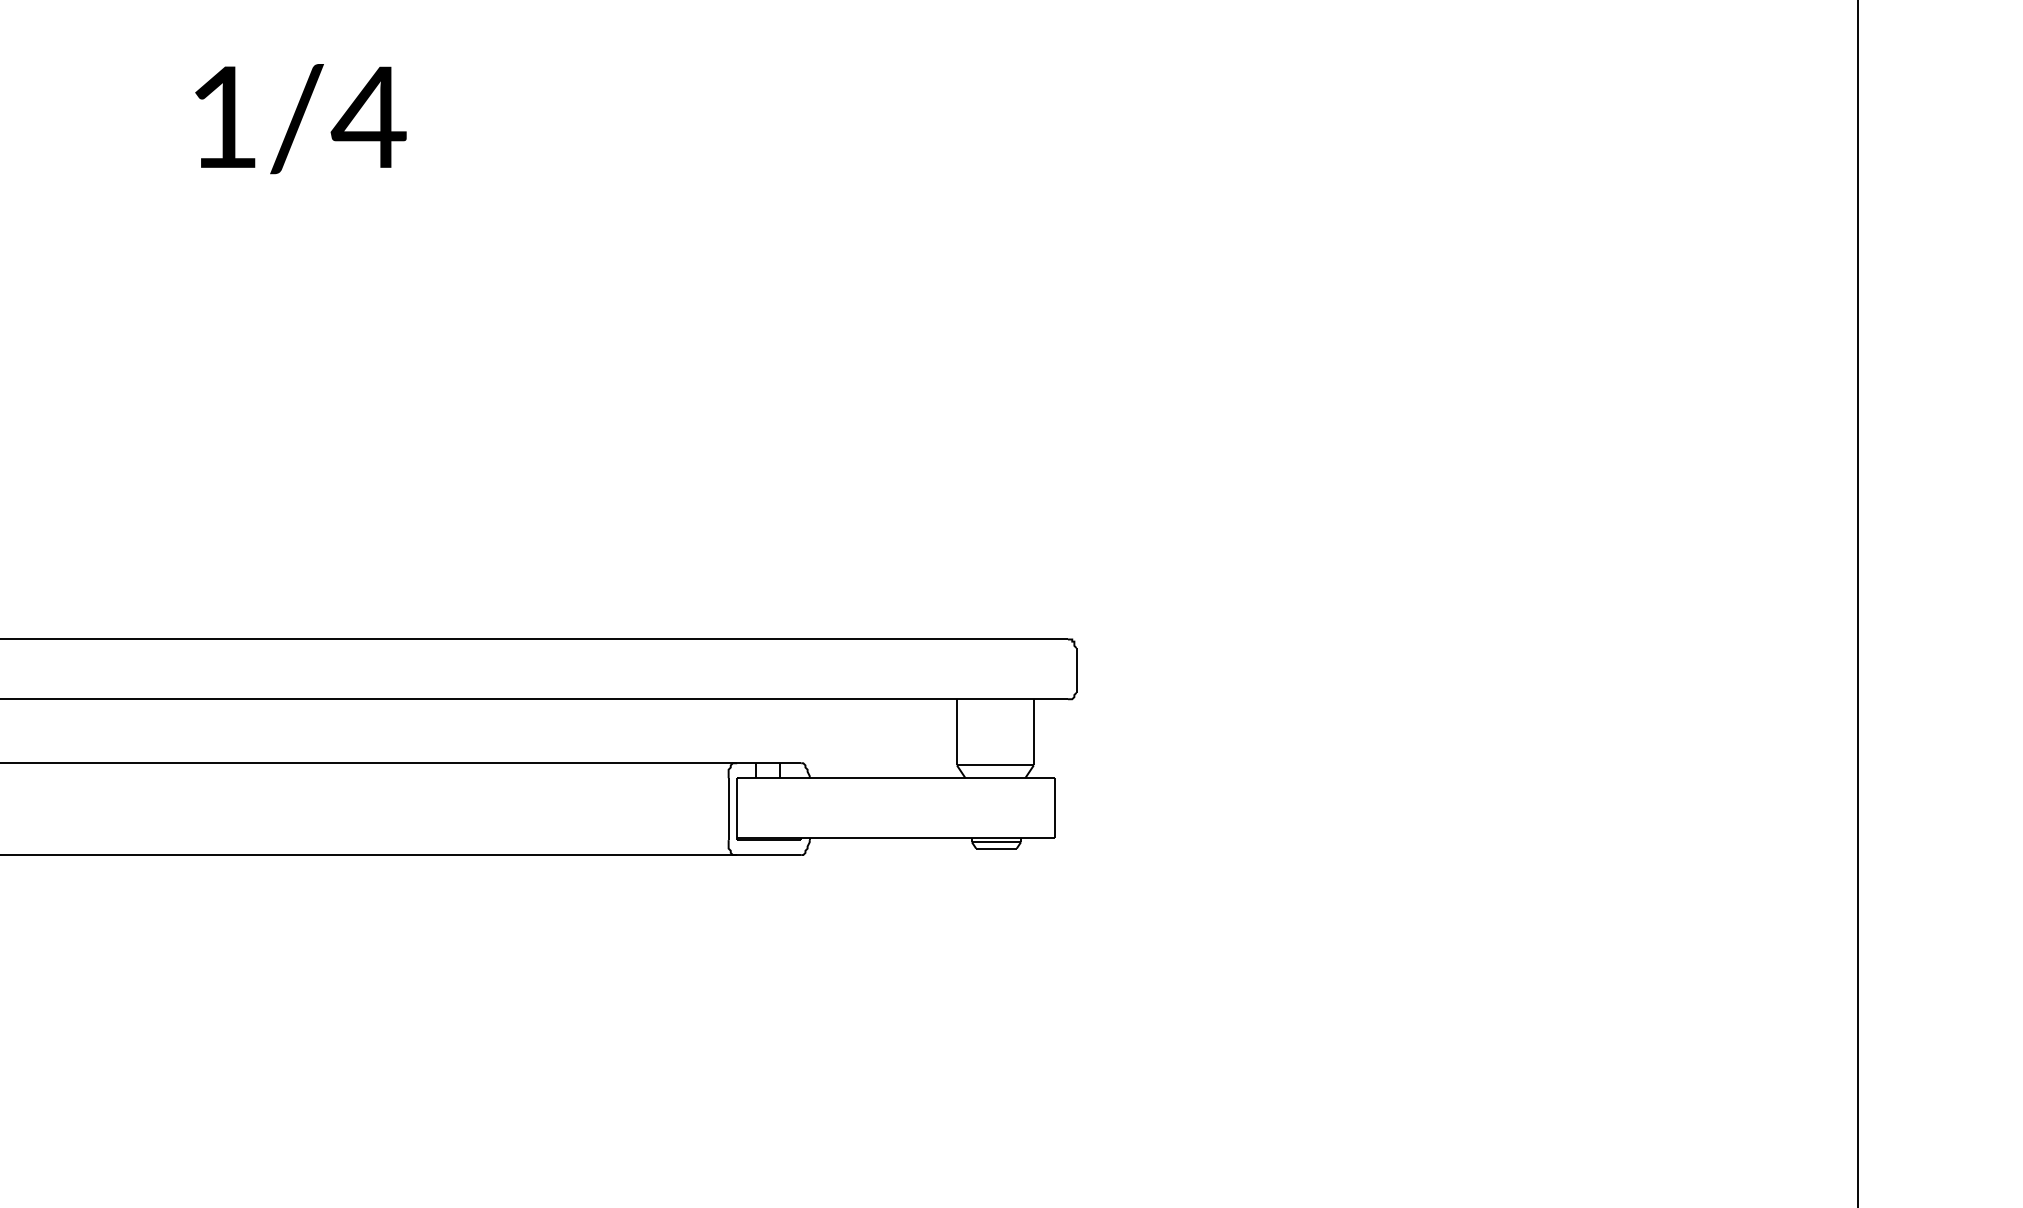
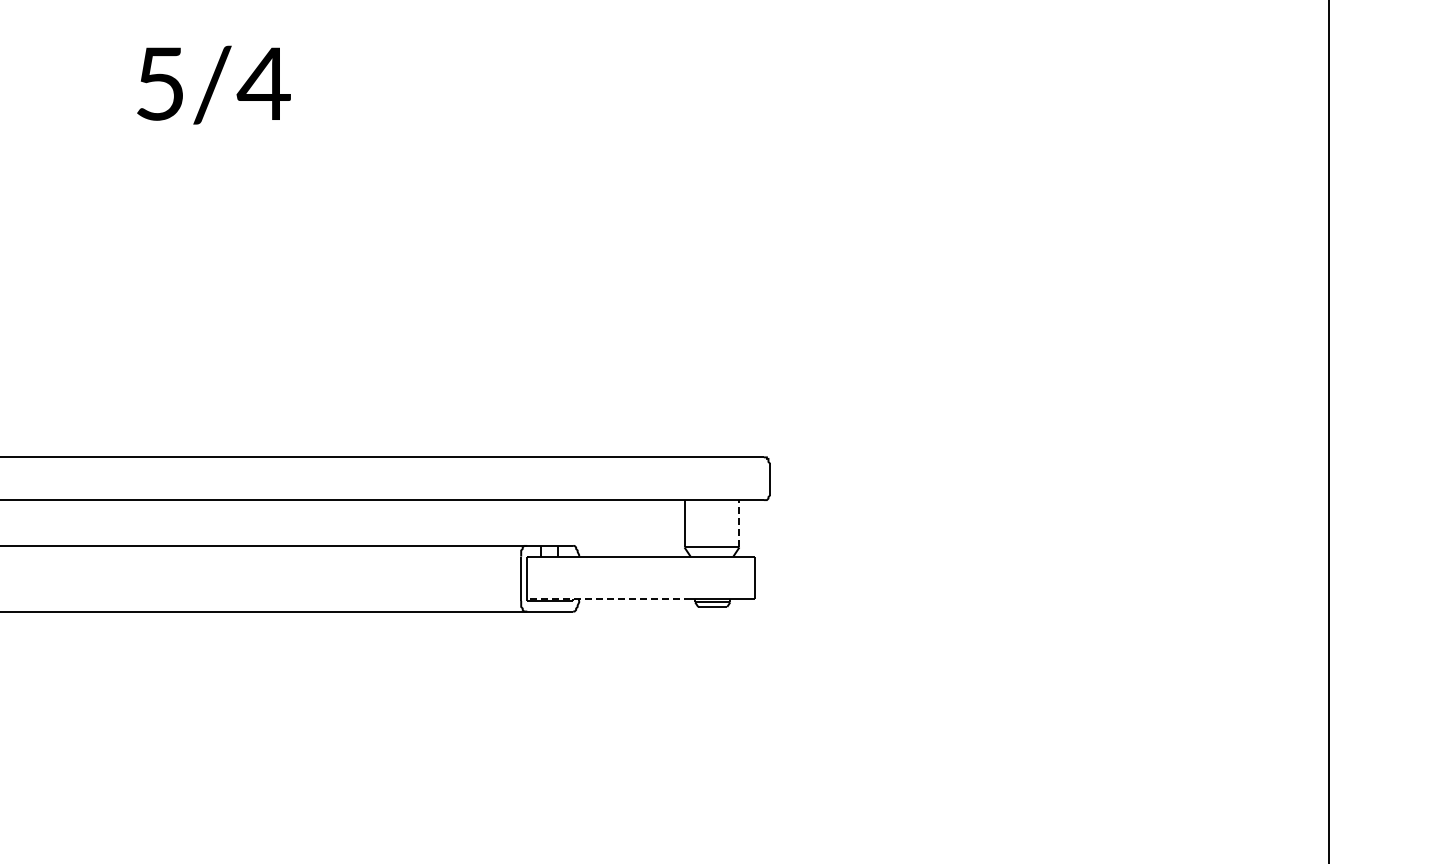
text: (222, 116) -> (159, 83), 1/4 -> 5/4
line: (1033, 731) -> (739, 523), solid -> dashed
line: (850, 838) -> (608, 599), solid -> dashed

